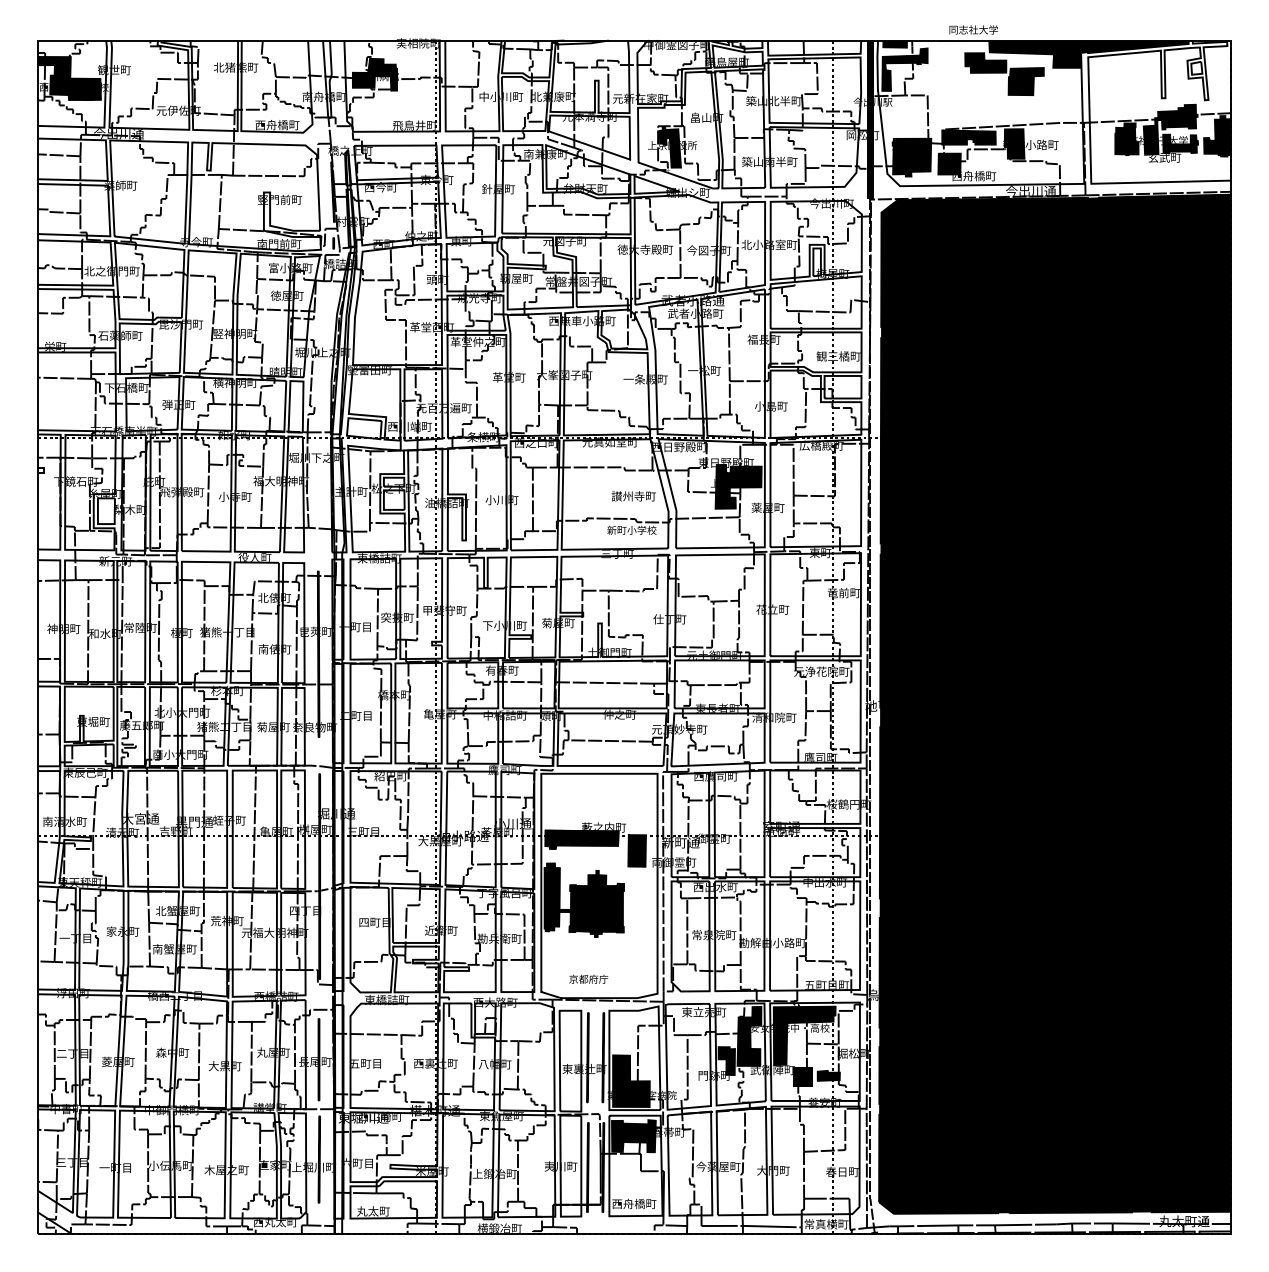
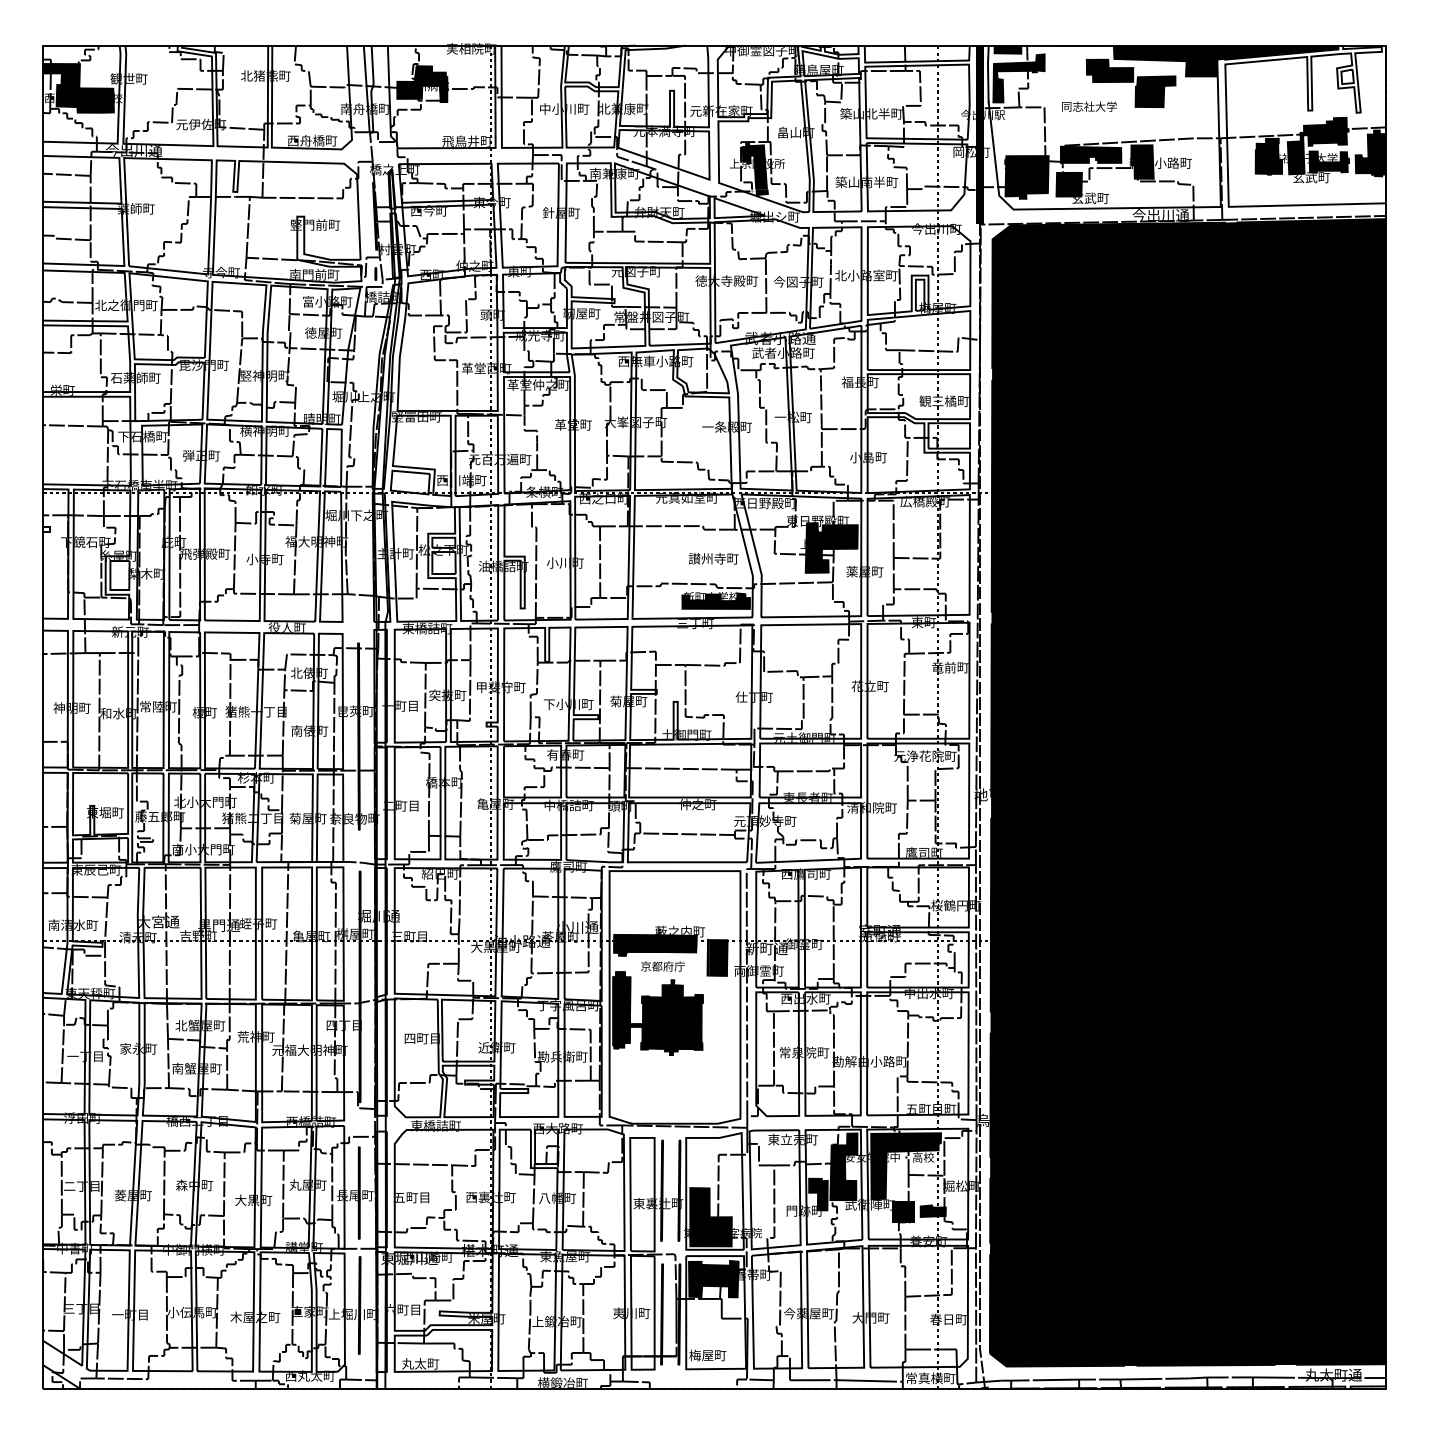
text: (973, 29) -> (1089, 106), moved
fill: (676, 171) -> (761, 192), added
text: (973, 176) -> (1096, 198), 西舟橋町 -> 玄武町
fill: (635, 533) -> (715, 600), added
text: (588, 979) -> (662, 966), moved
text: (634, 1204) -> (714, 1355), 西舟橋町 -> 梅屋町

